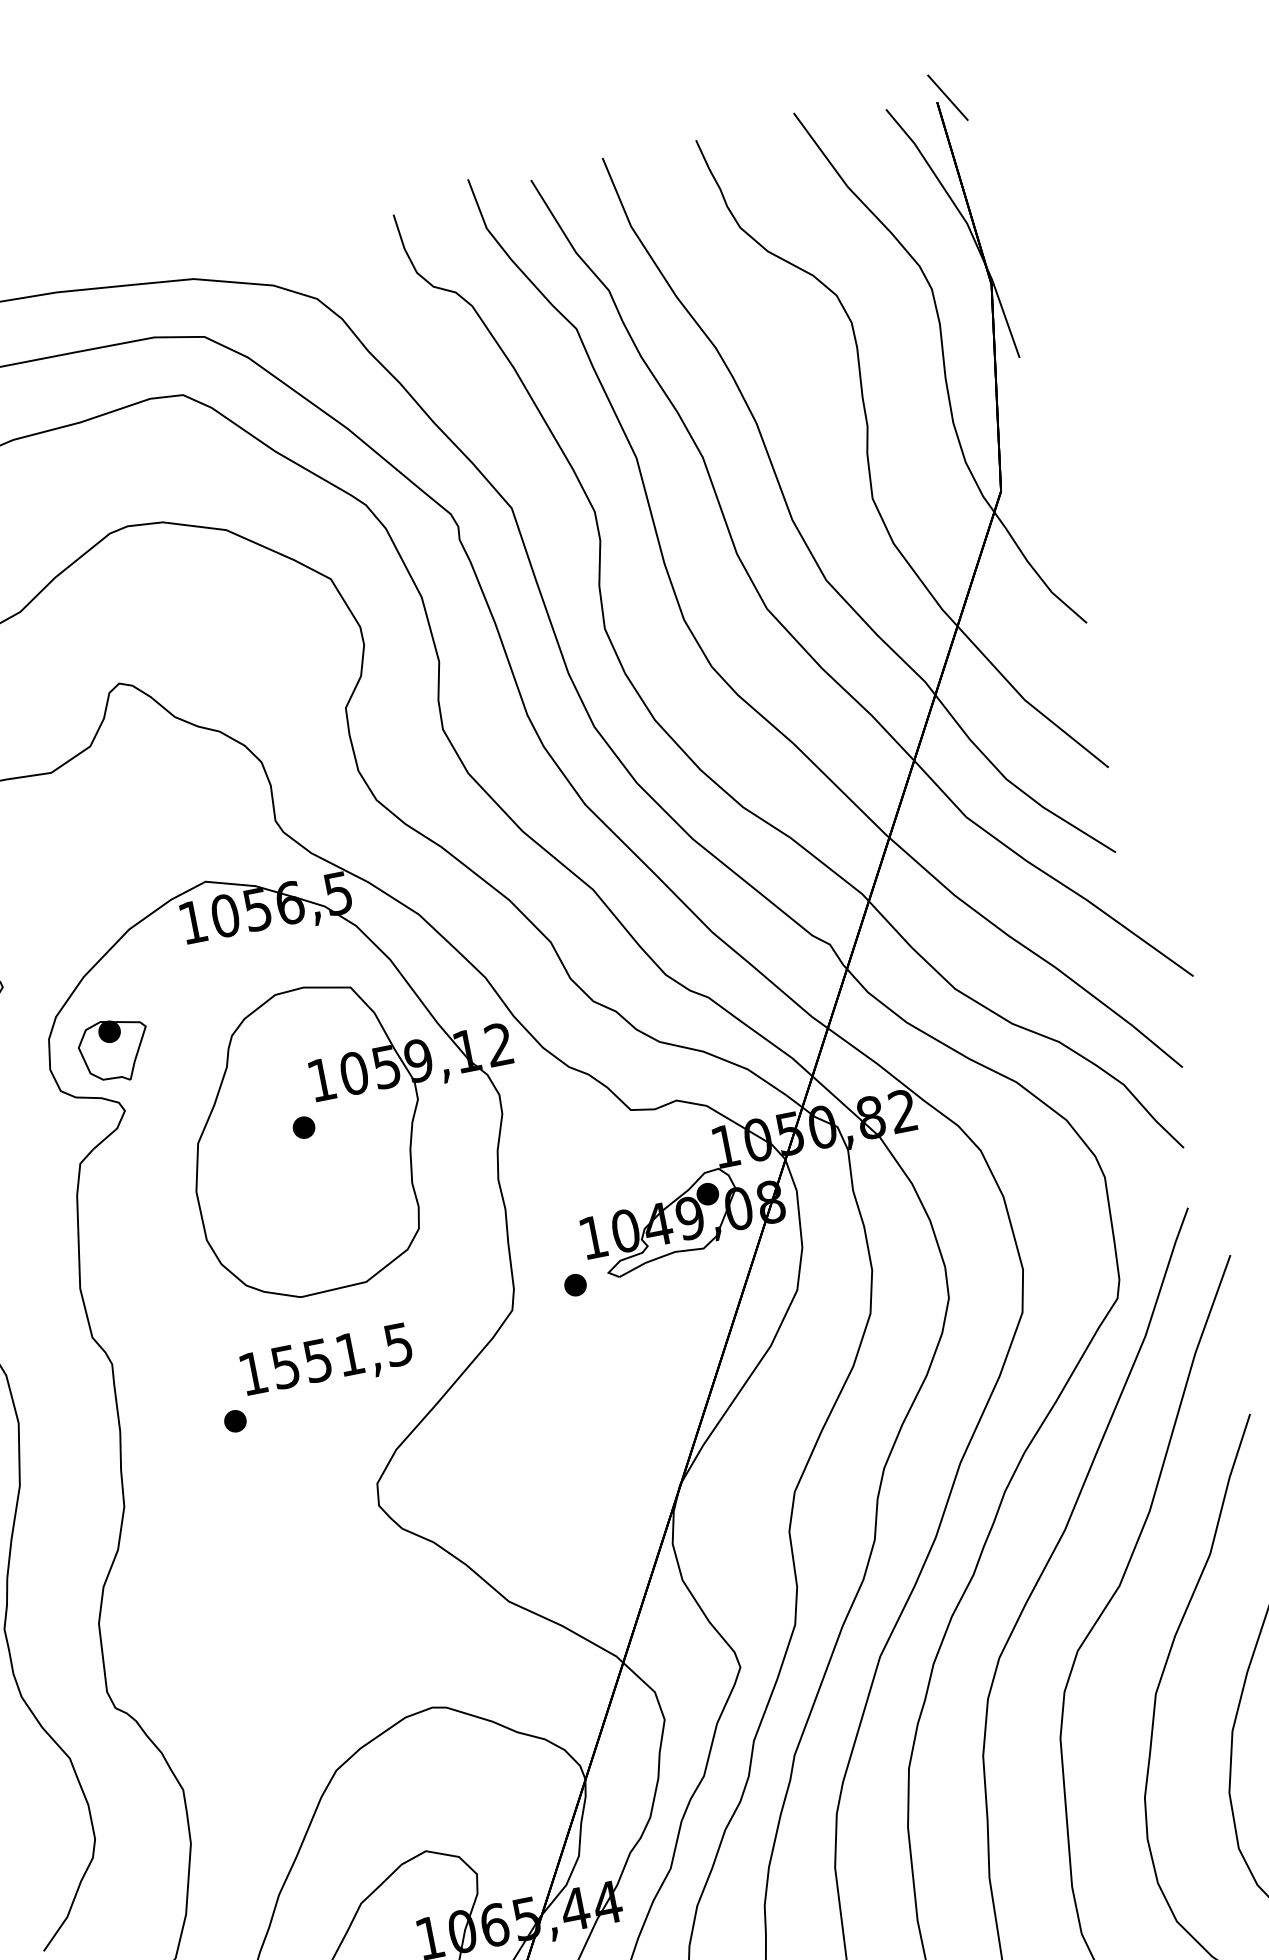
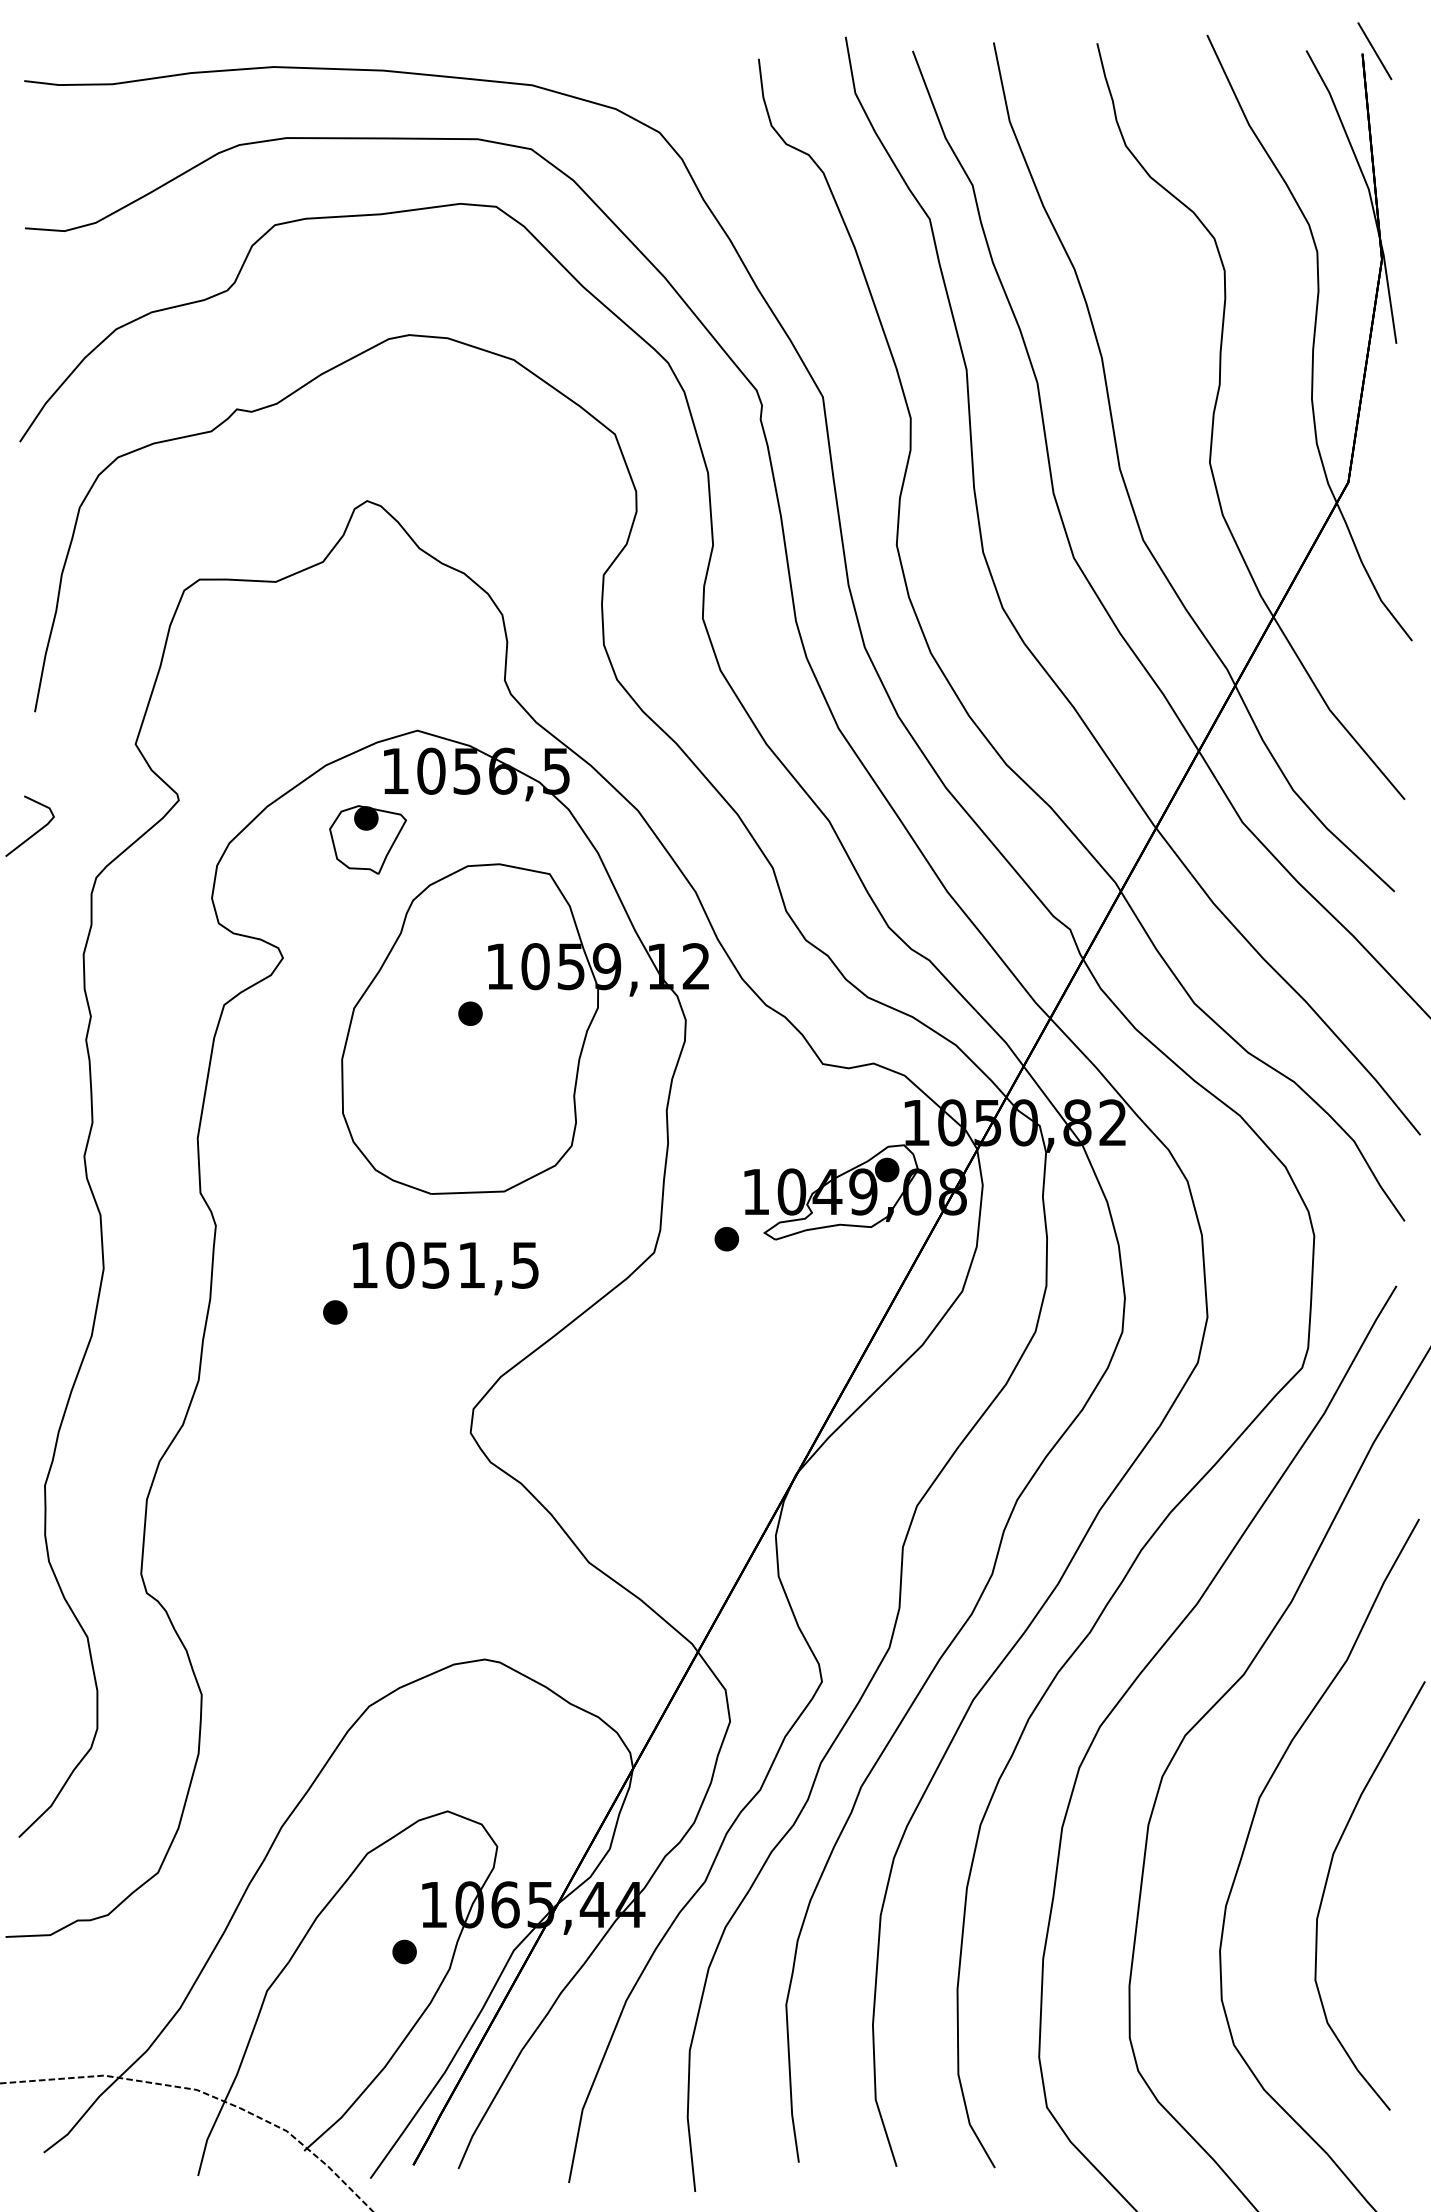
part: (114, 1050) -> (367, 839), moved
text: (285, 1366) -> (400, 1264), 1551,5 -> 1051,5

